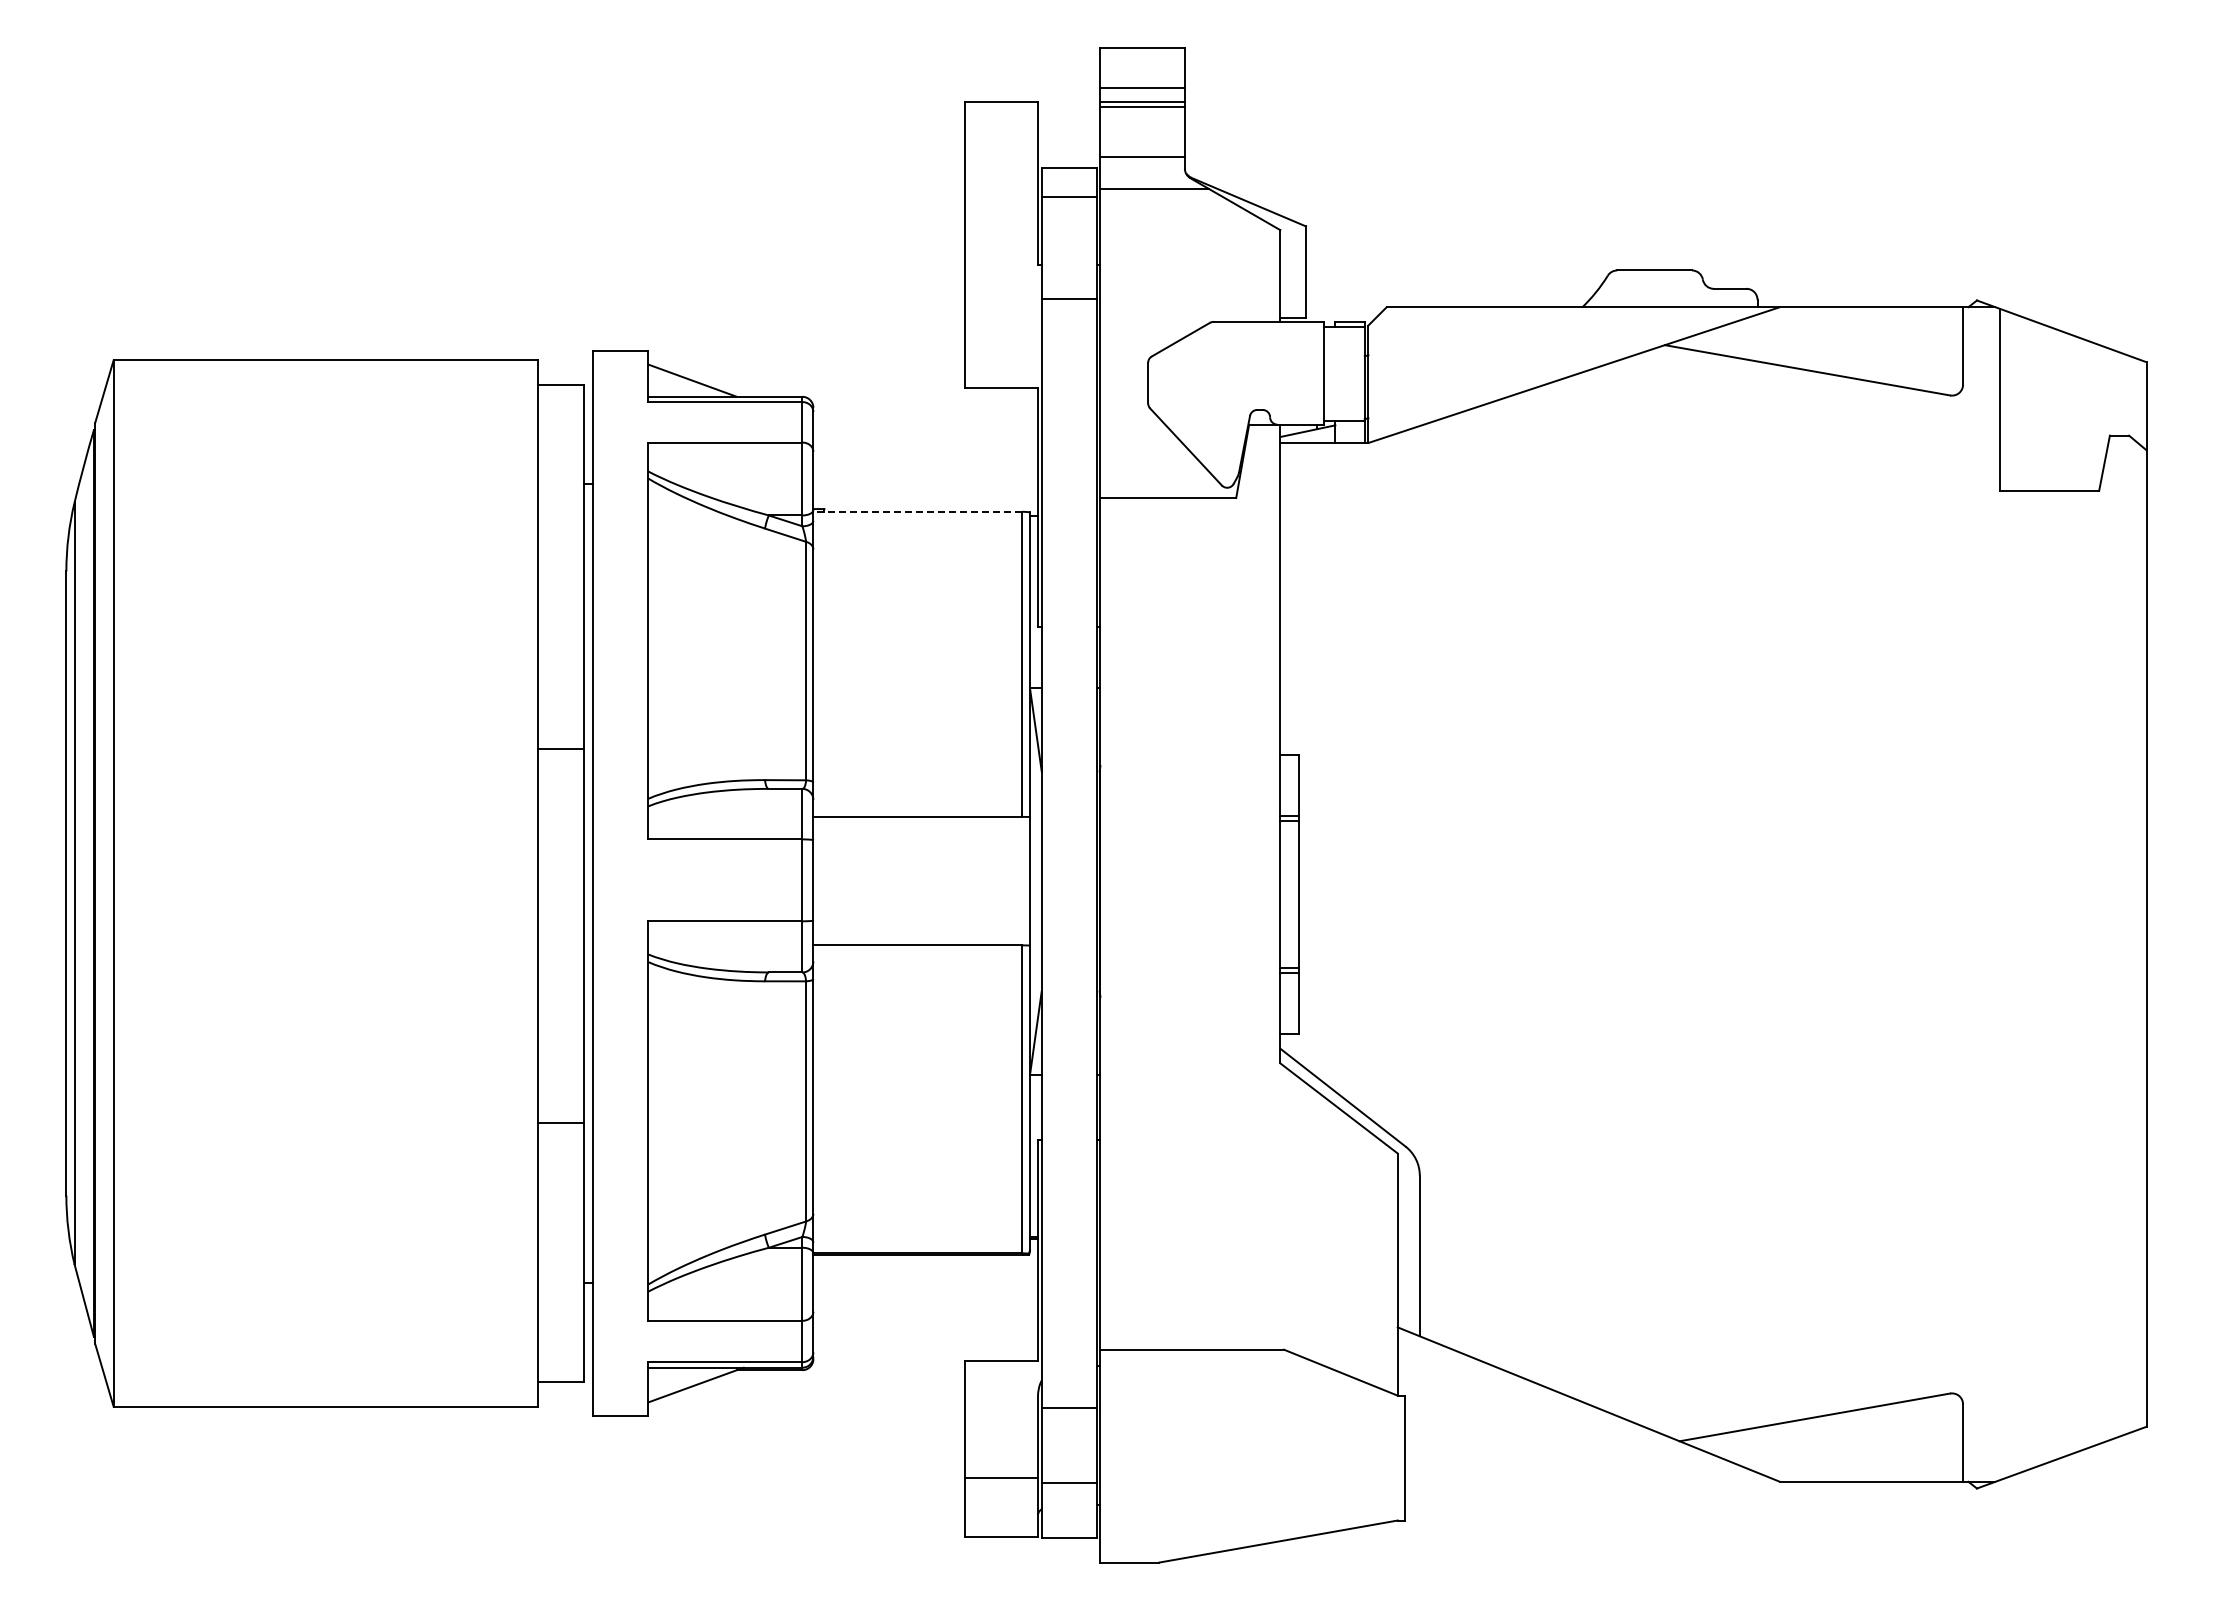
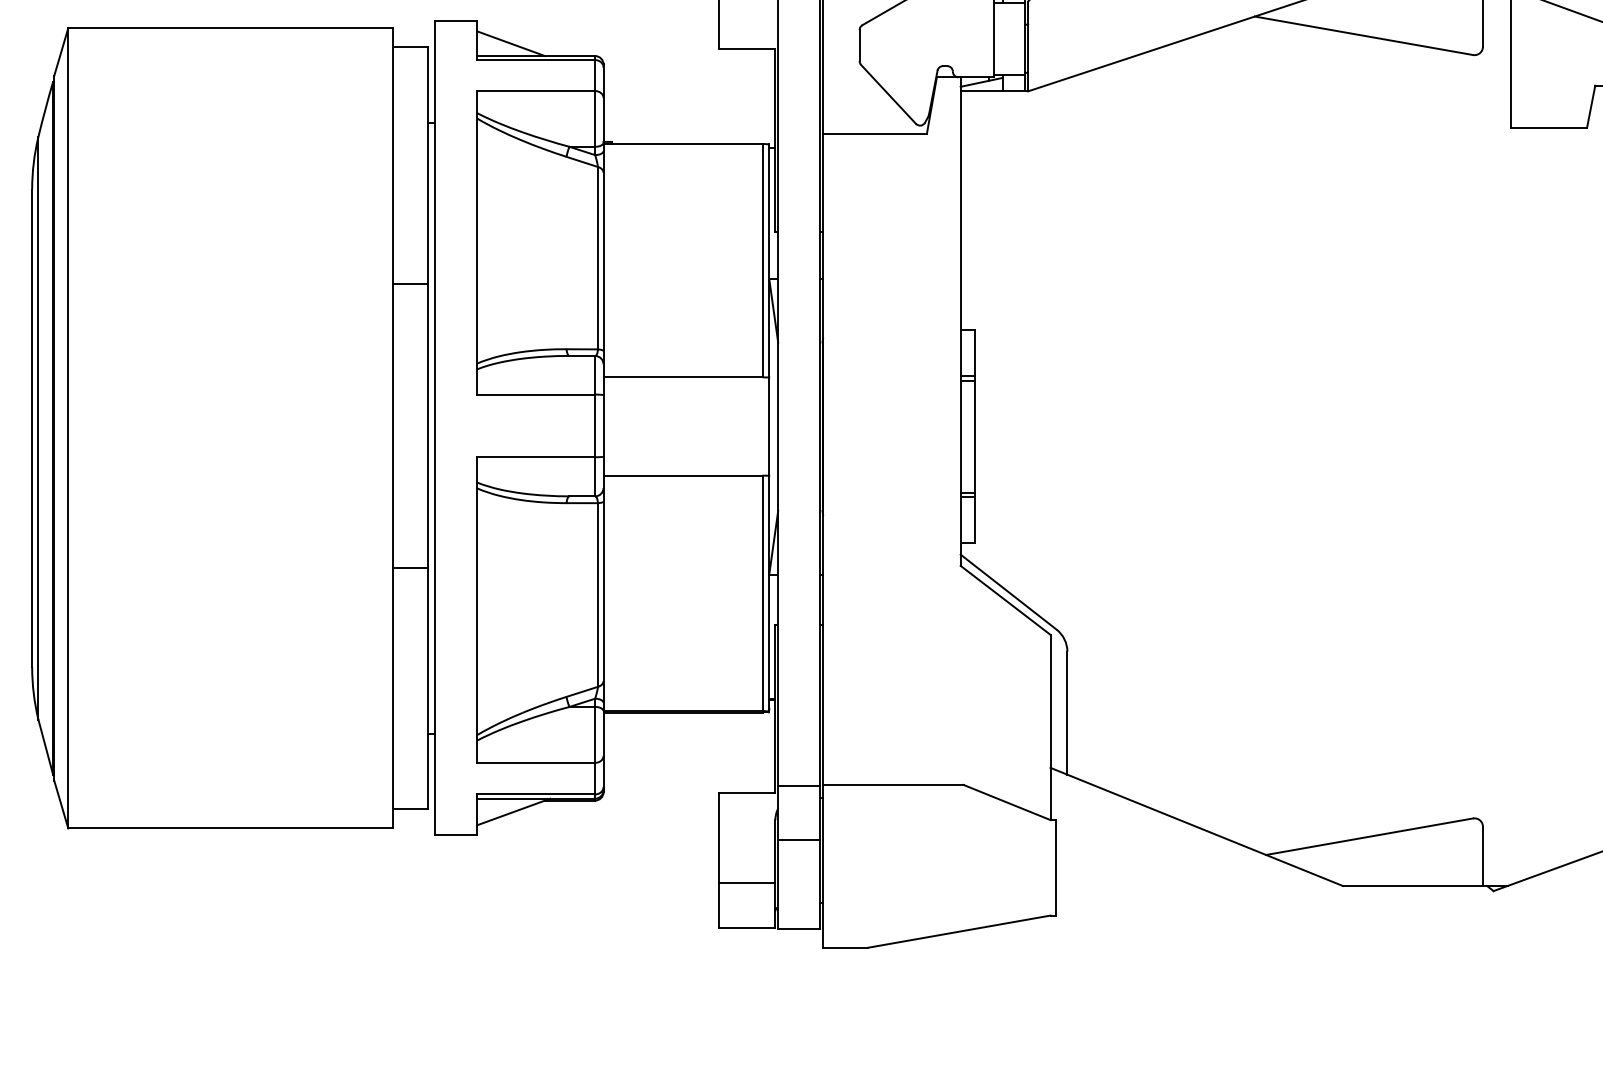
line: (917, 511) -> (683, 143), dashed -> solid
line: (560, 749) -> (410, 284), moved
line: (560, 1123) -> (410, 568), moved
line: (1068, 1407) -> (798, 785), moved
line: (1068, 1482) -> (798, 839), moved

